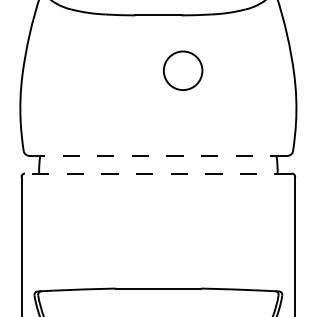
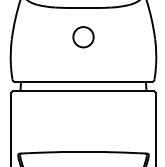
circle: (183, 71) -> (83, 37), moved
line: (158, 156) -> (83, 82), dashed -> solid
line: (158, 173) -> (83, 91), dashed -> solid

